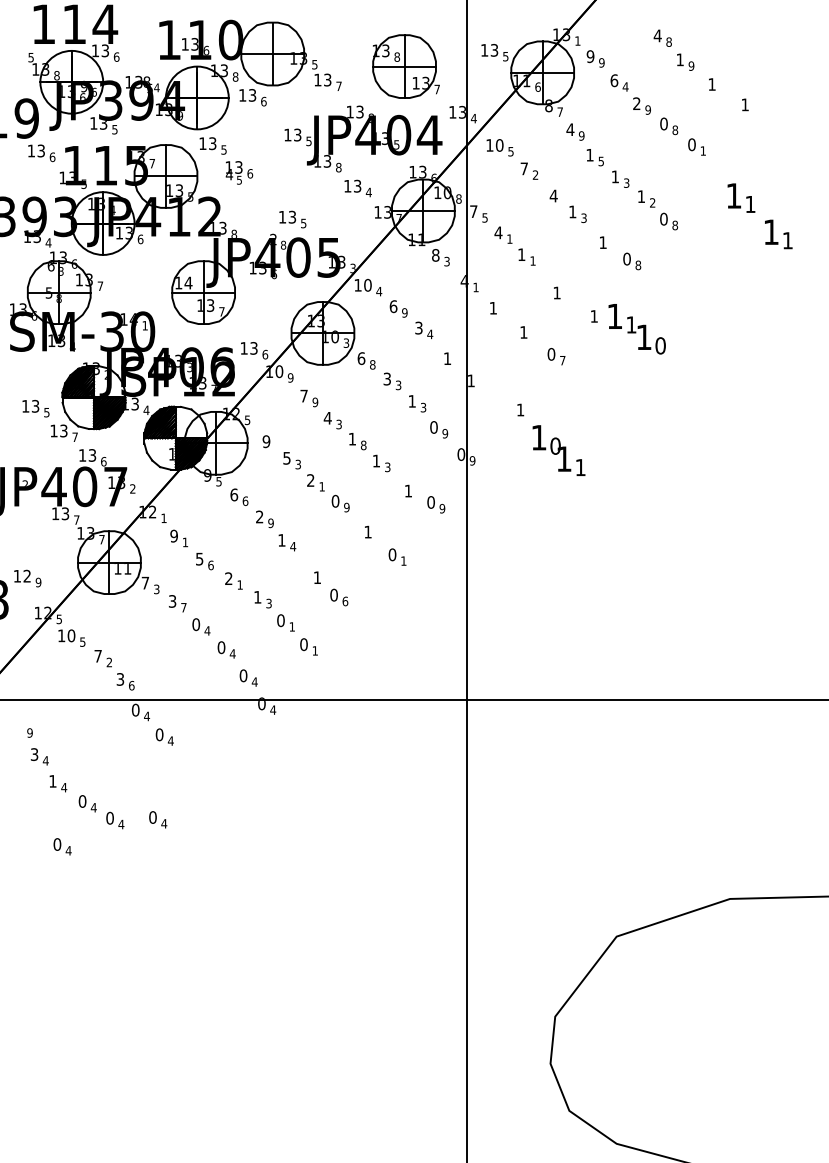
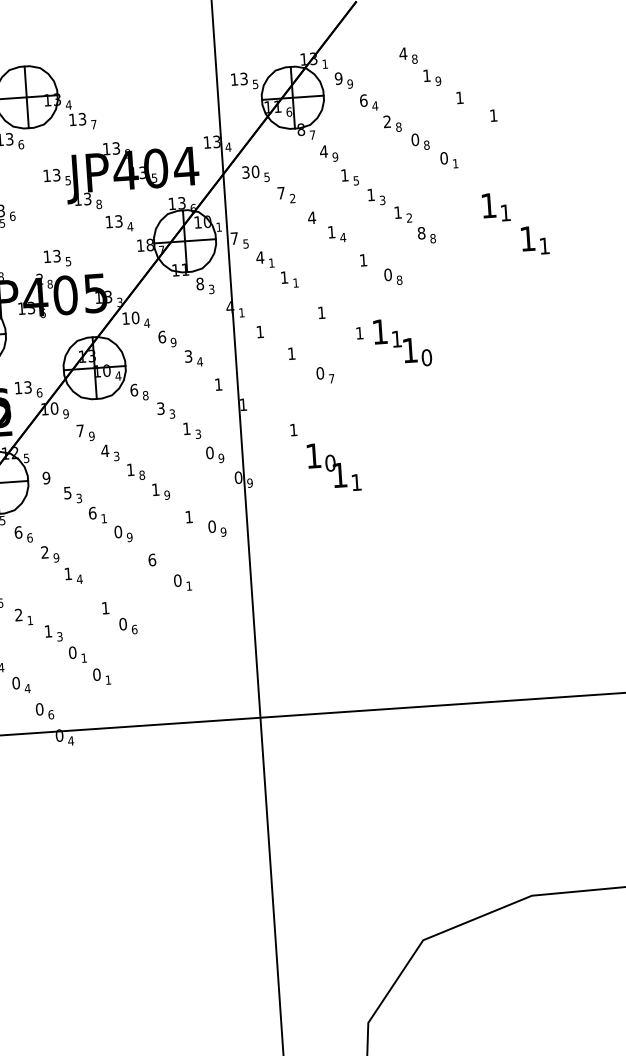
text: (314, 64) -> (68, 104), 5 -> 4
part: (405, 66) -> (157, 100), removed
text: (647, 109) -> (398, 126), 9 -> 8
text: (489, 145) -> (245, 172), 10 -> 30
text: (458, 198) -> (218, 226), 8 -> 1
text: (387, 212) -> (149, 245), 13 -> 18
text: (584, 218) -> (343, 237), 3 -> 4
text: (663, 219) -> (421, 233), 0 -> 8
text: (346, 342) -> (118, 375), 3 -> 4
text: (387, 466) -> (166, 494), 3 -> 9
text: (310, 480) -> (92, 513), 2 -> 6
text: (367, 531) -> (151, 559), 1 -> 6
text: (254, 681) -> (50, 714), 4 -> 6

